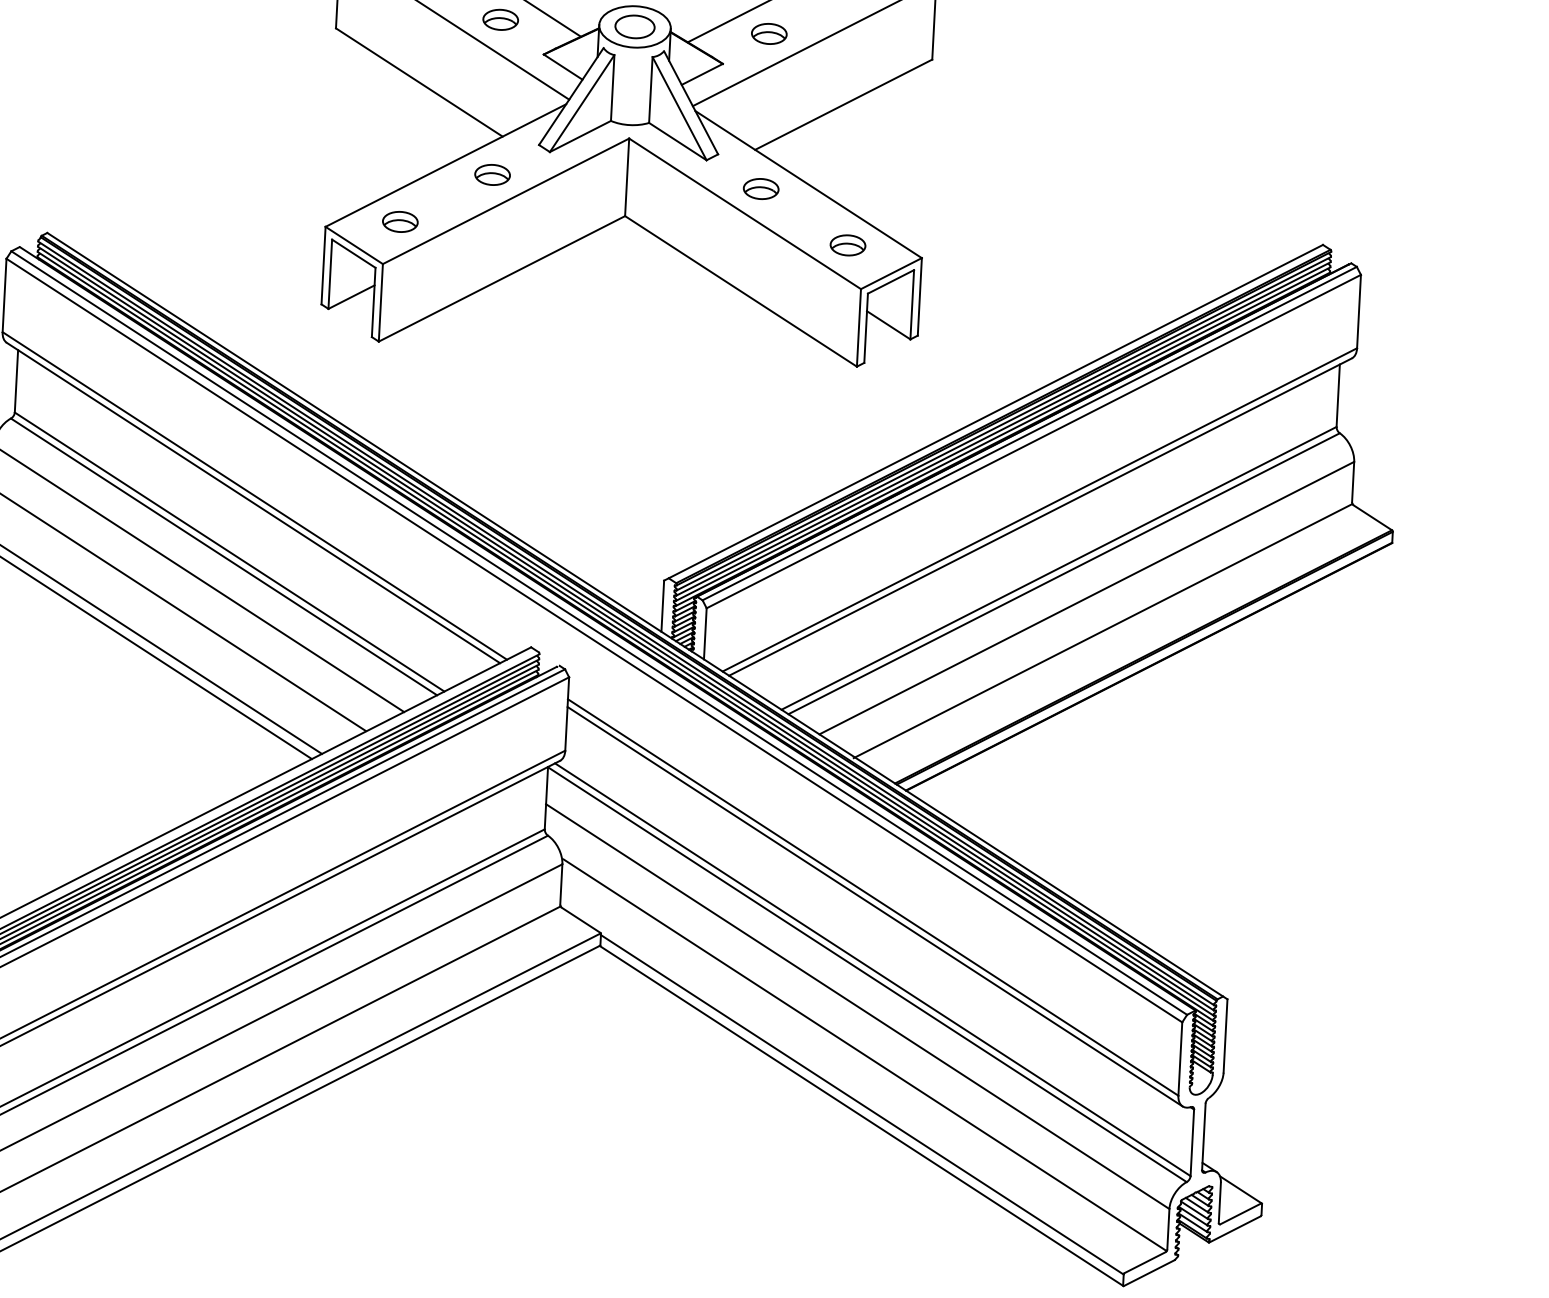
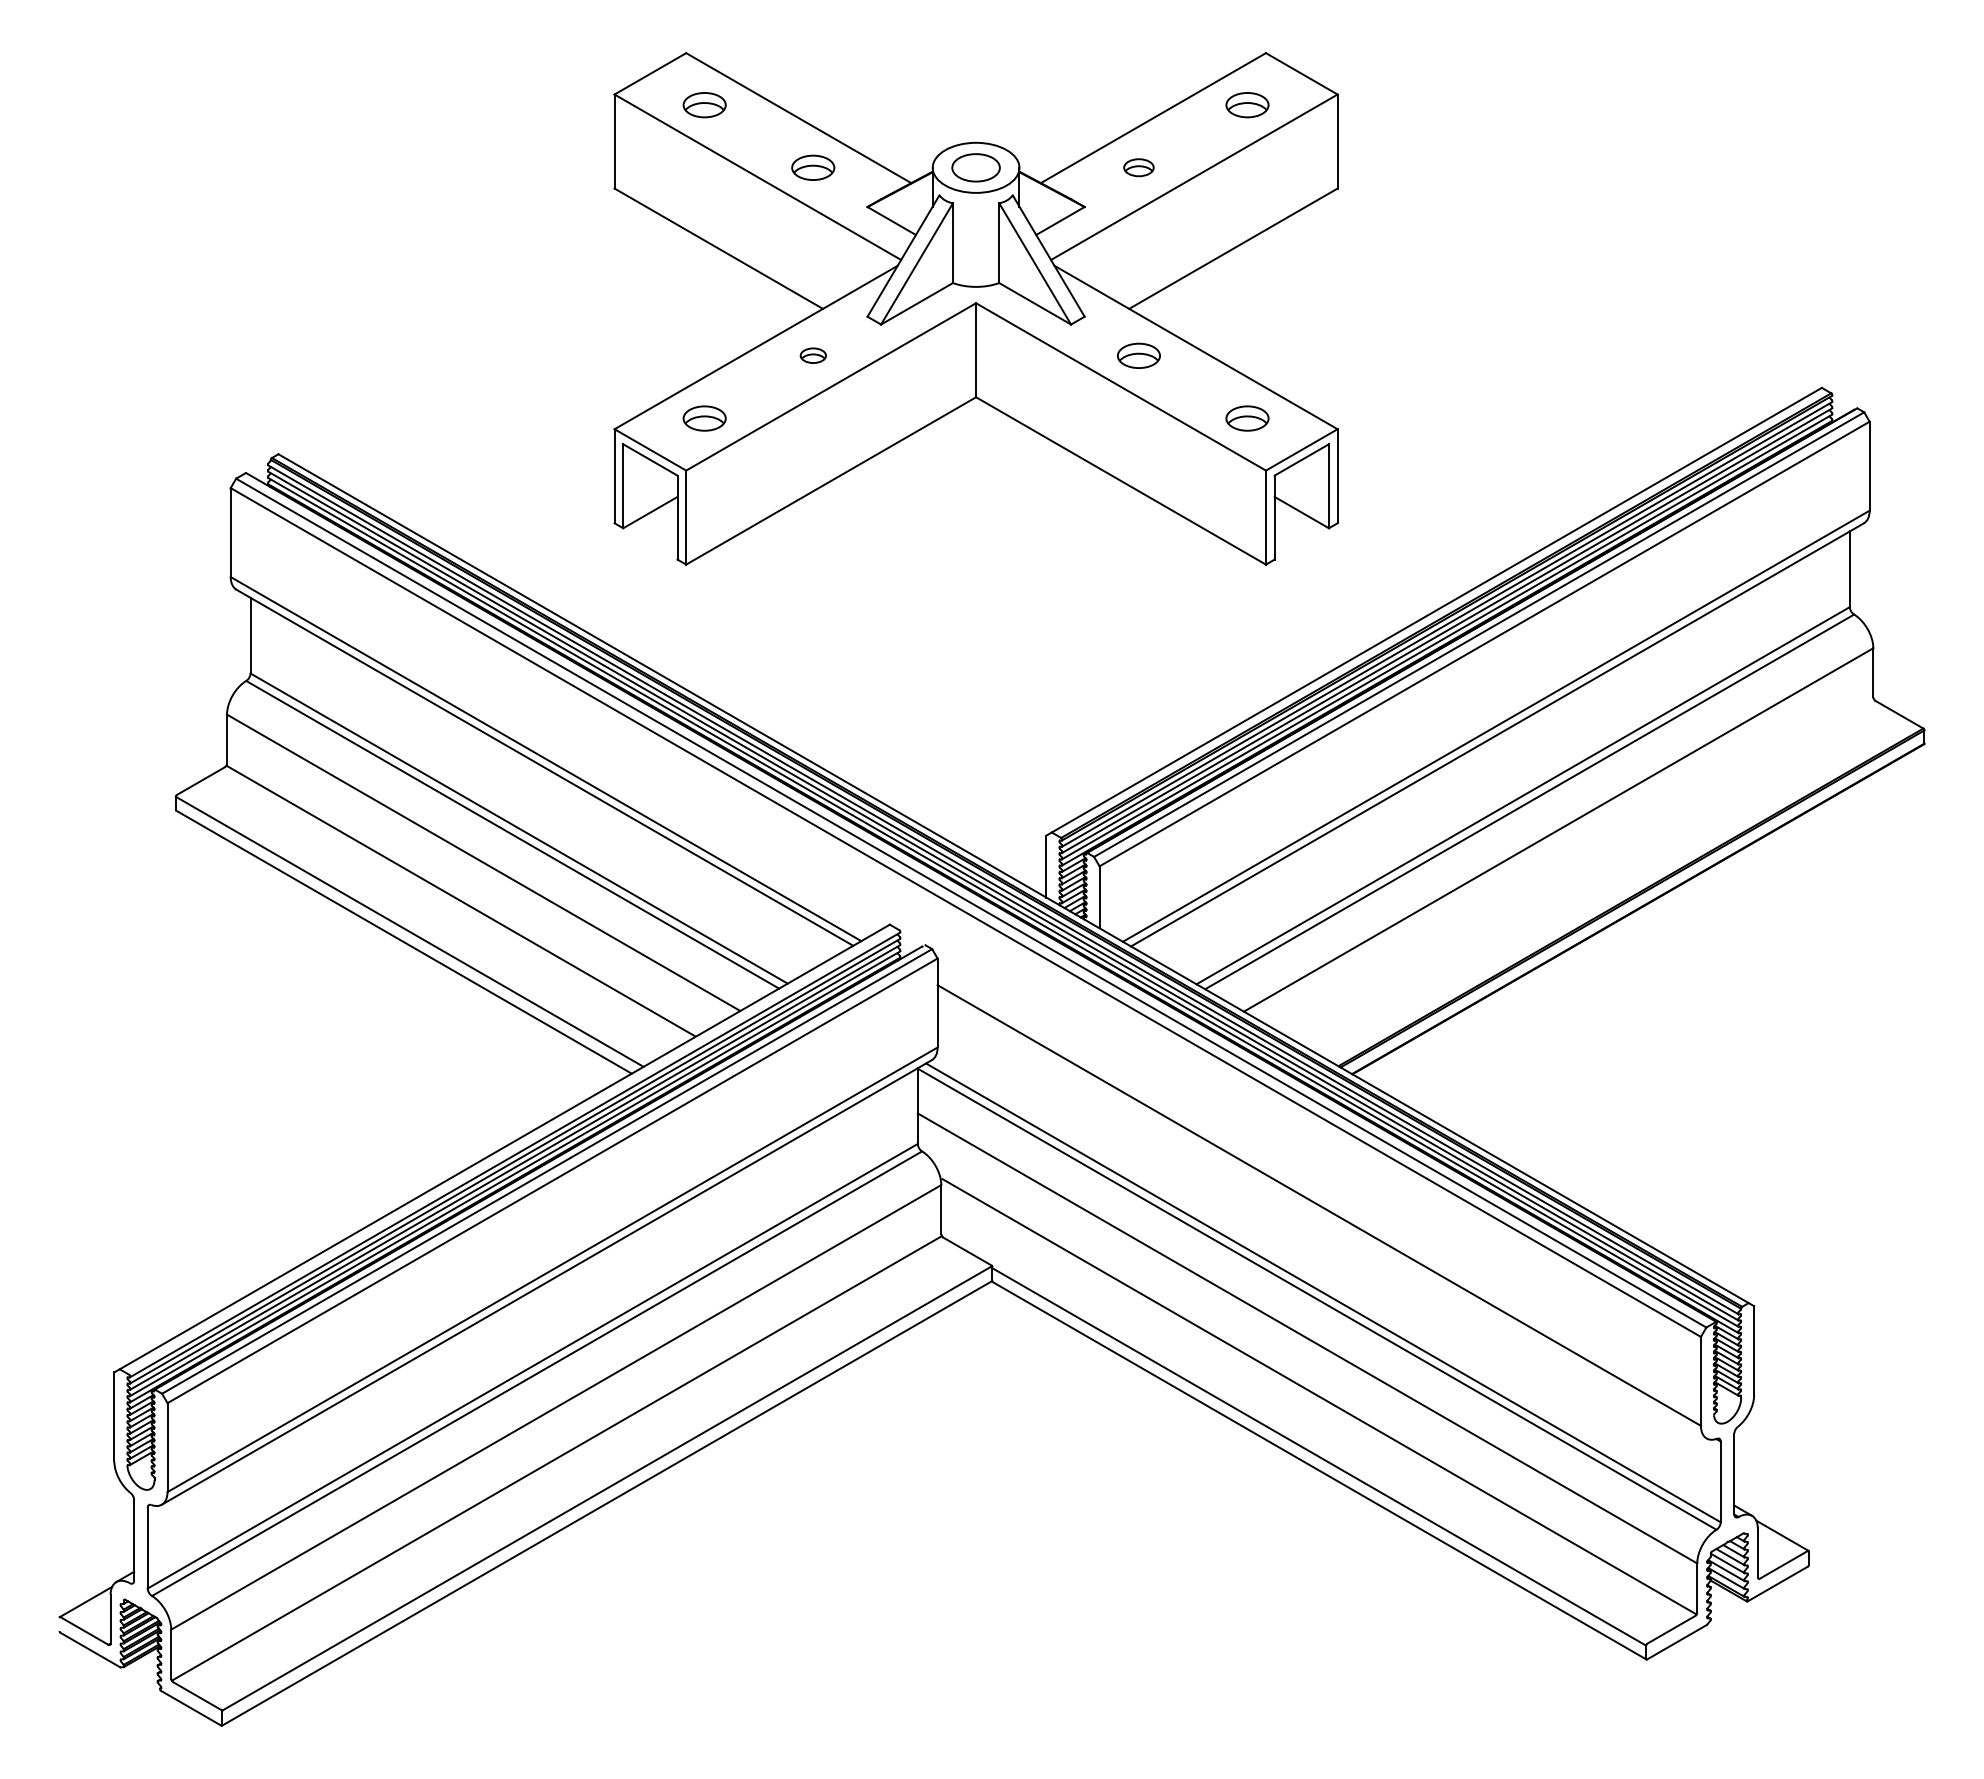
part: (768, 33) -> (1138, 167), size x0.7
part: (492, 174) -> (813, 355), size x0.6
line: (1102, 630) -> (1579, 868), removed
line: (874, 906) -> (1321, 1216), removed

